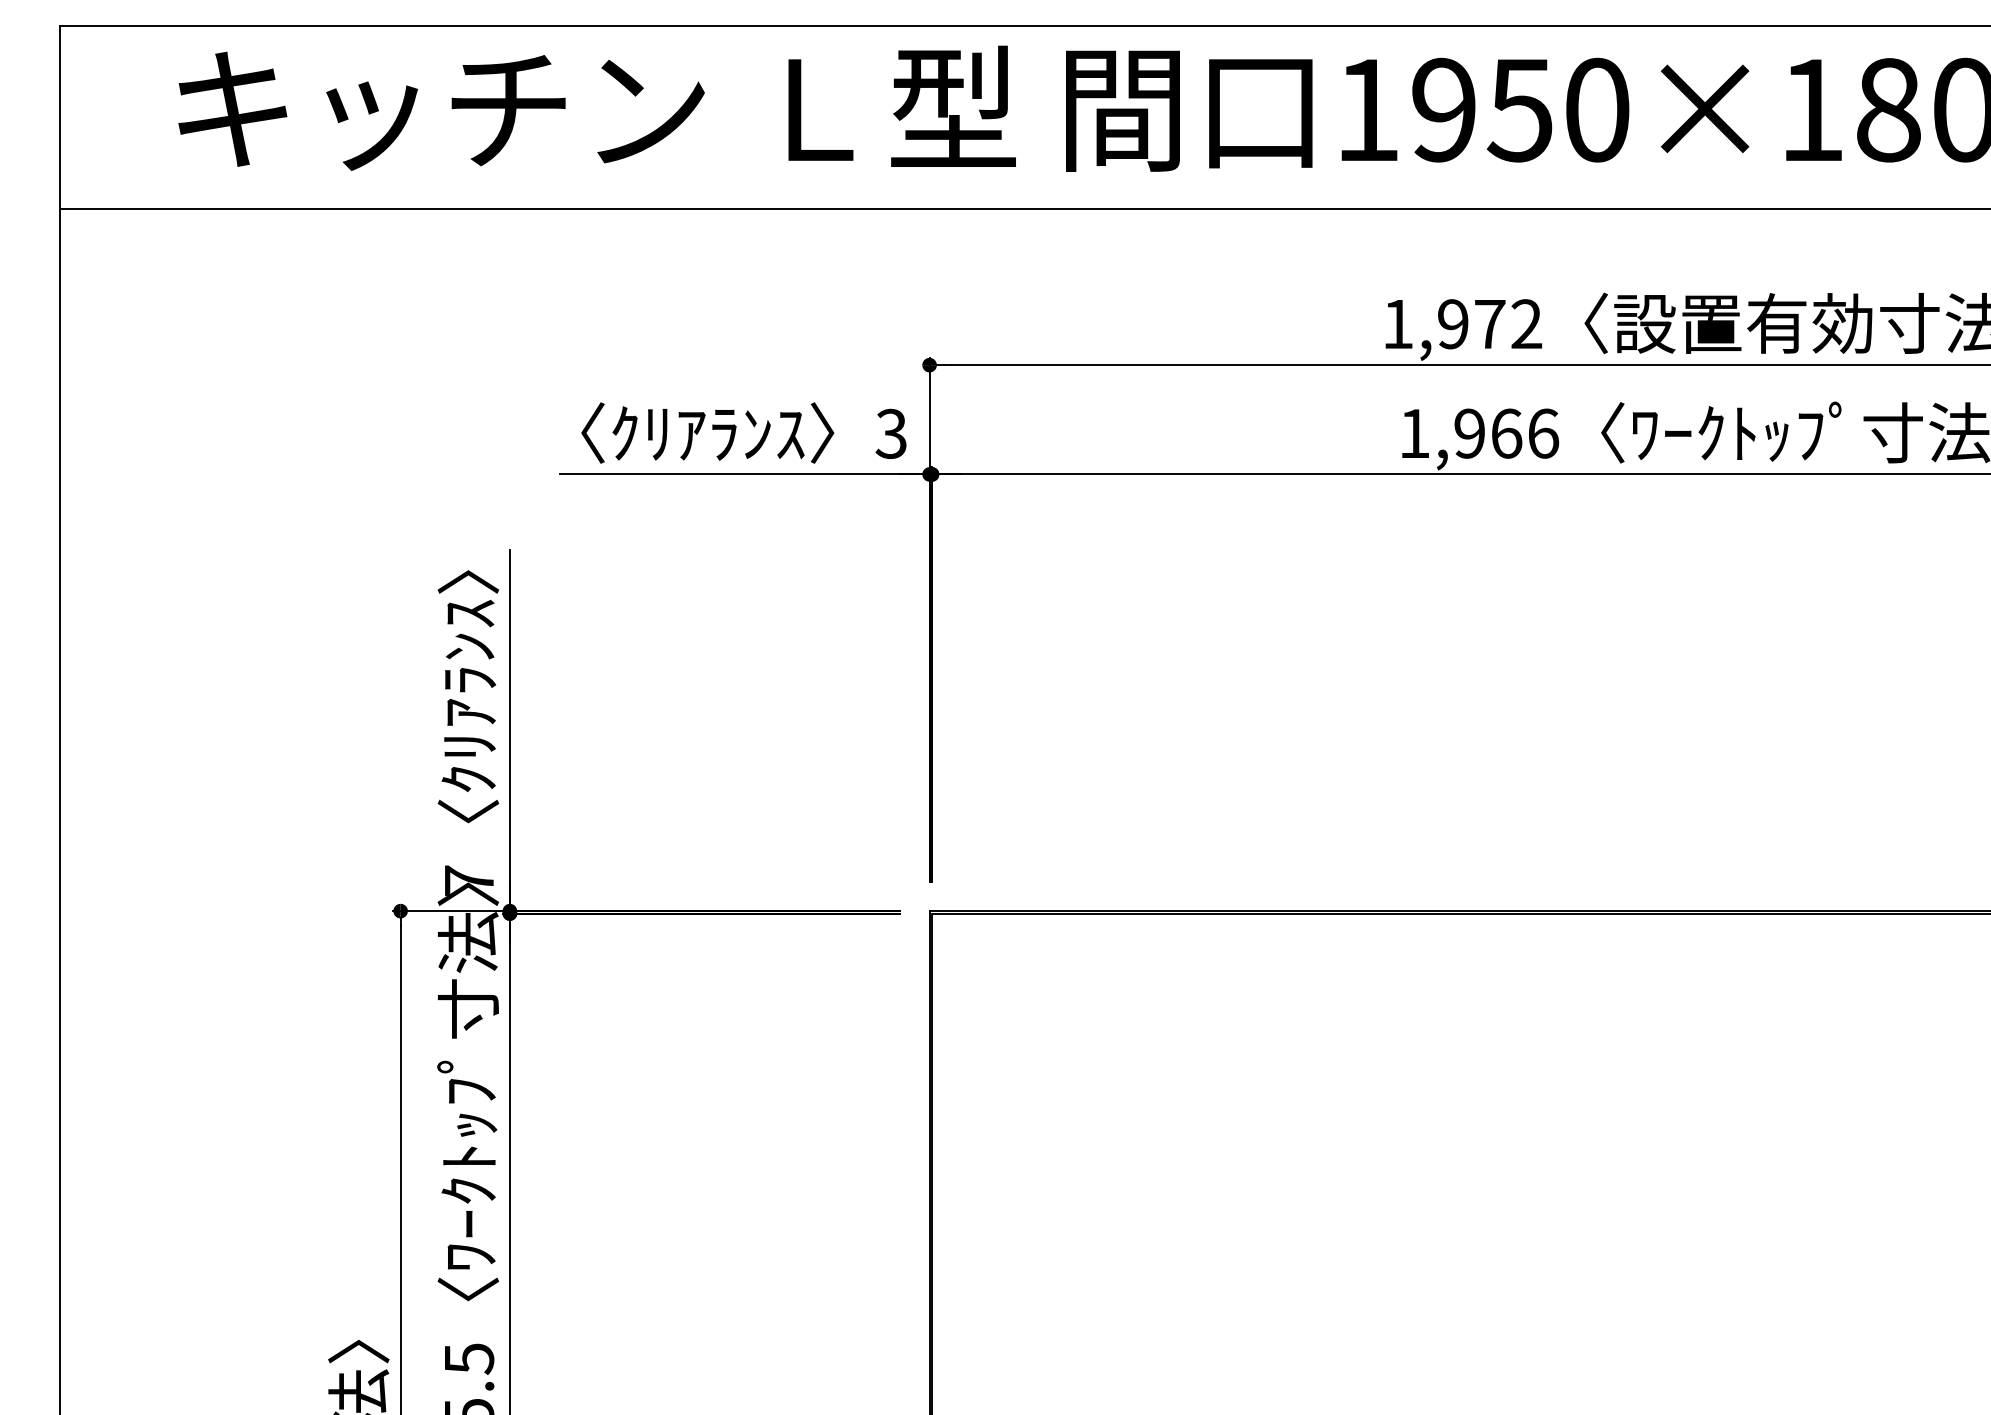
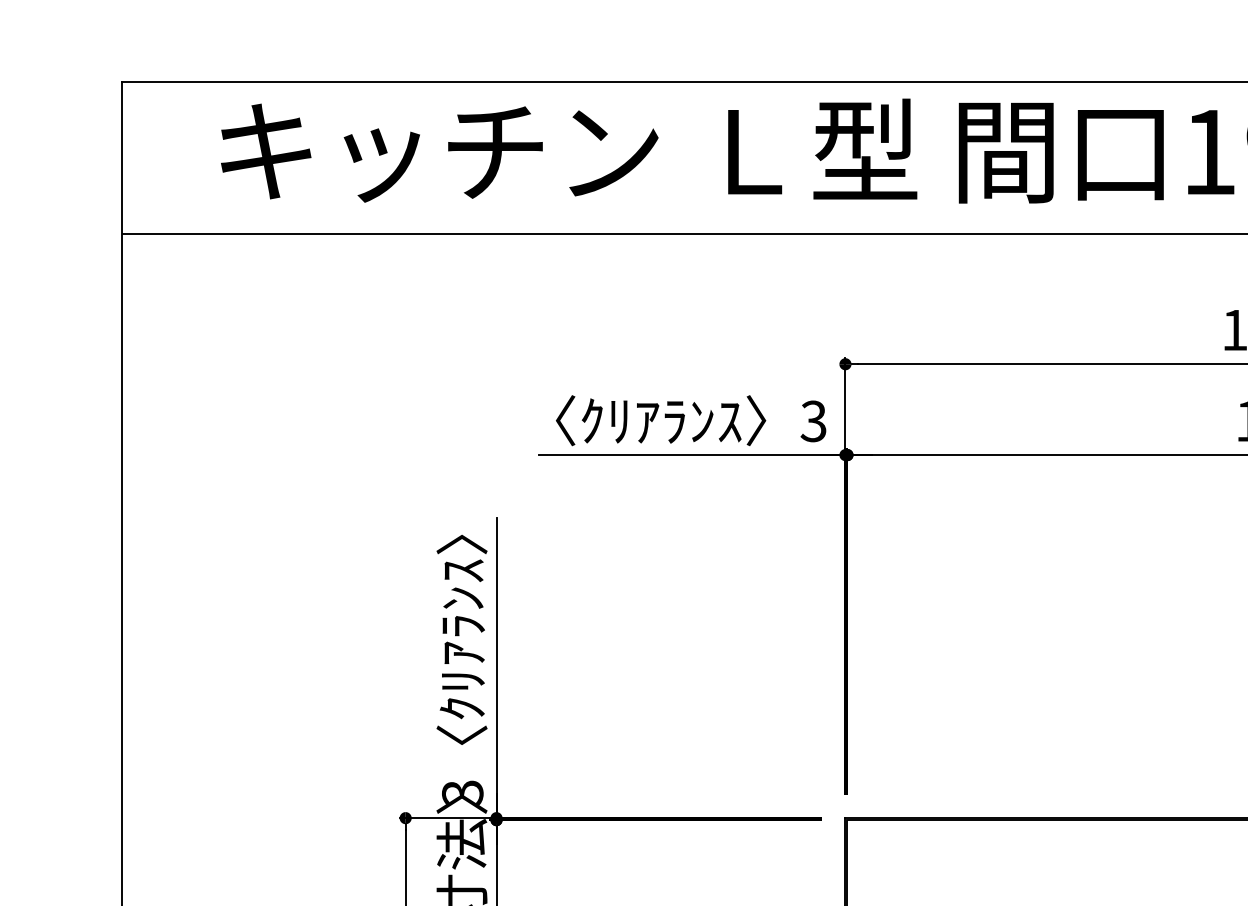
text: (469, 880) -> (462, 792), 7 -> 3

